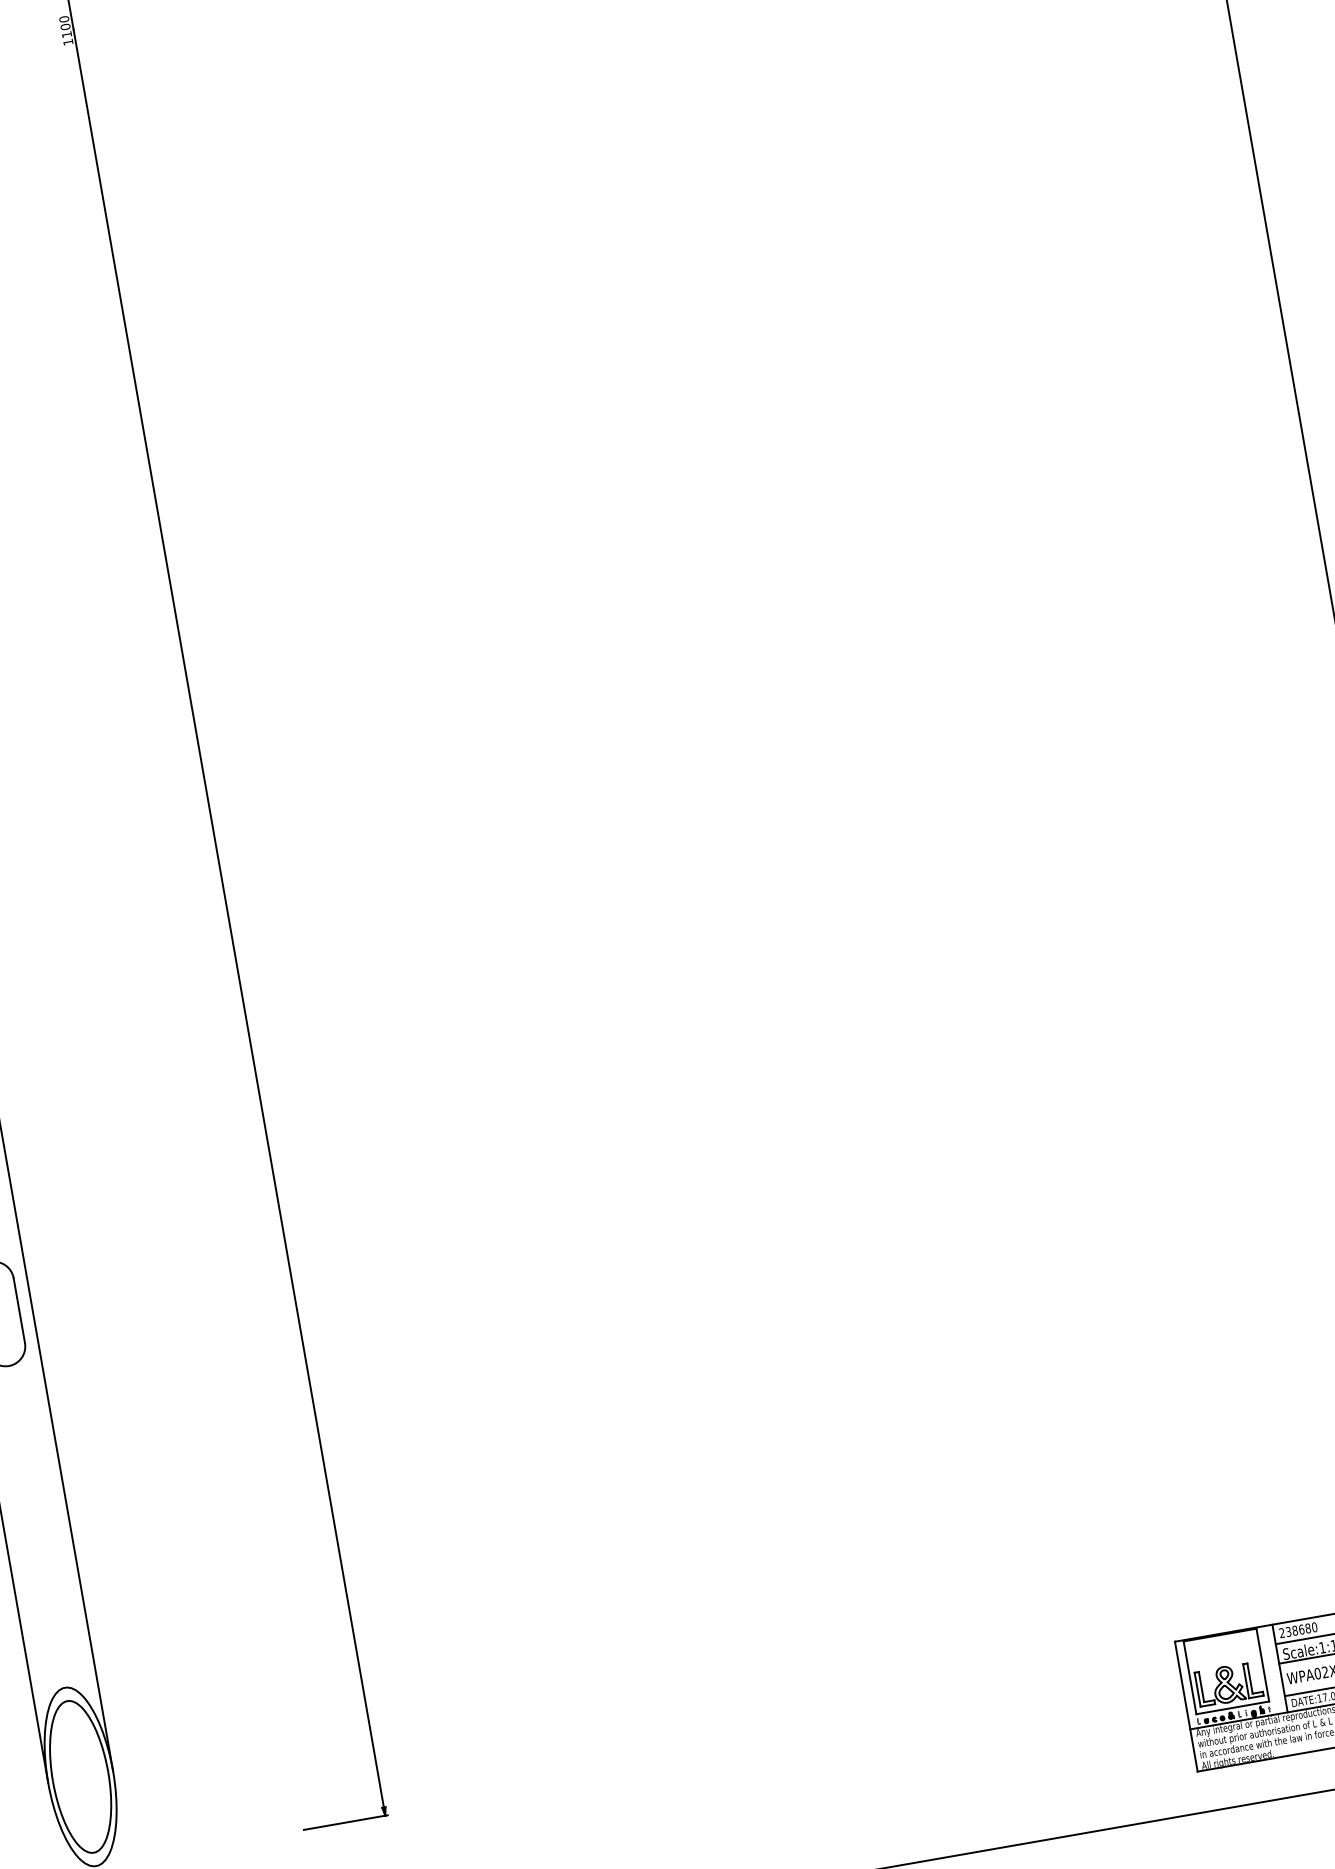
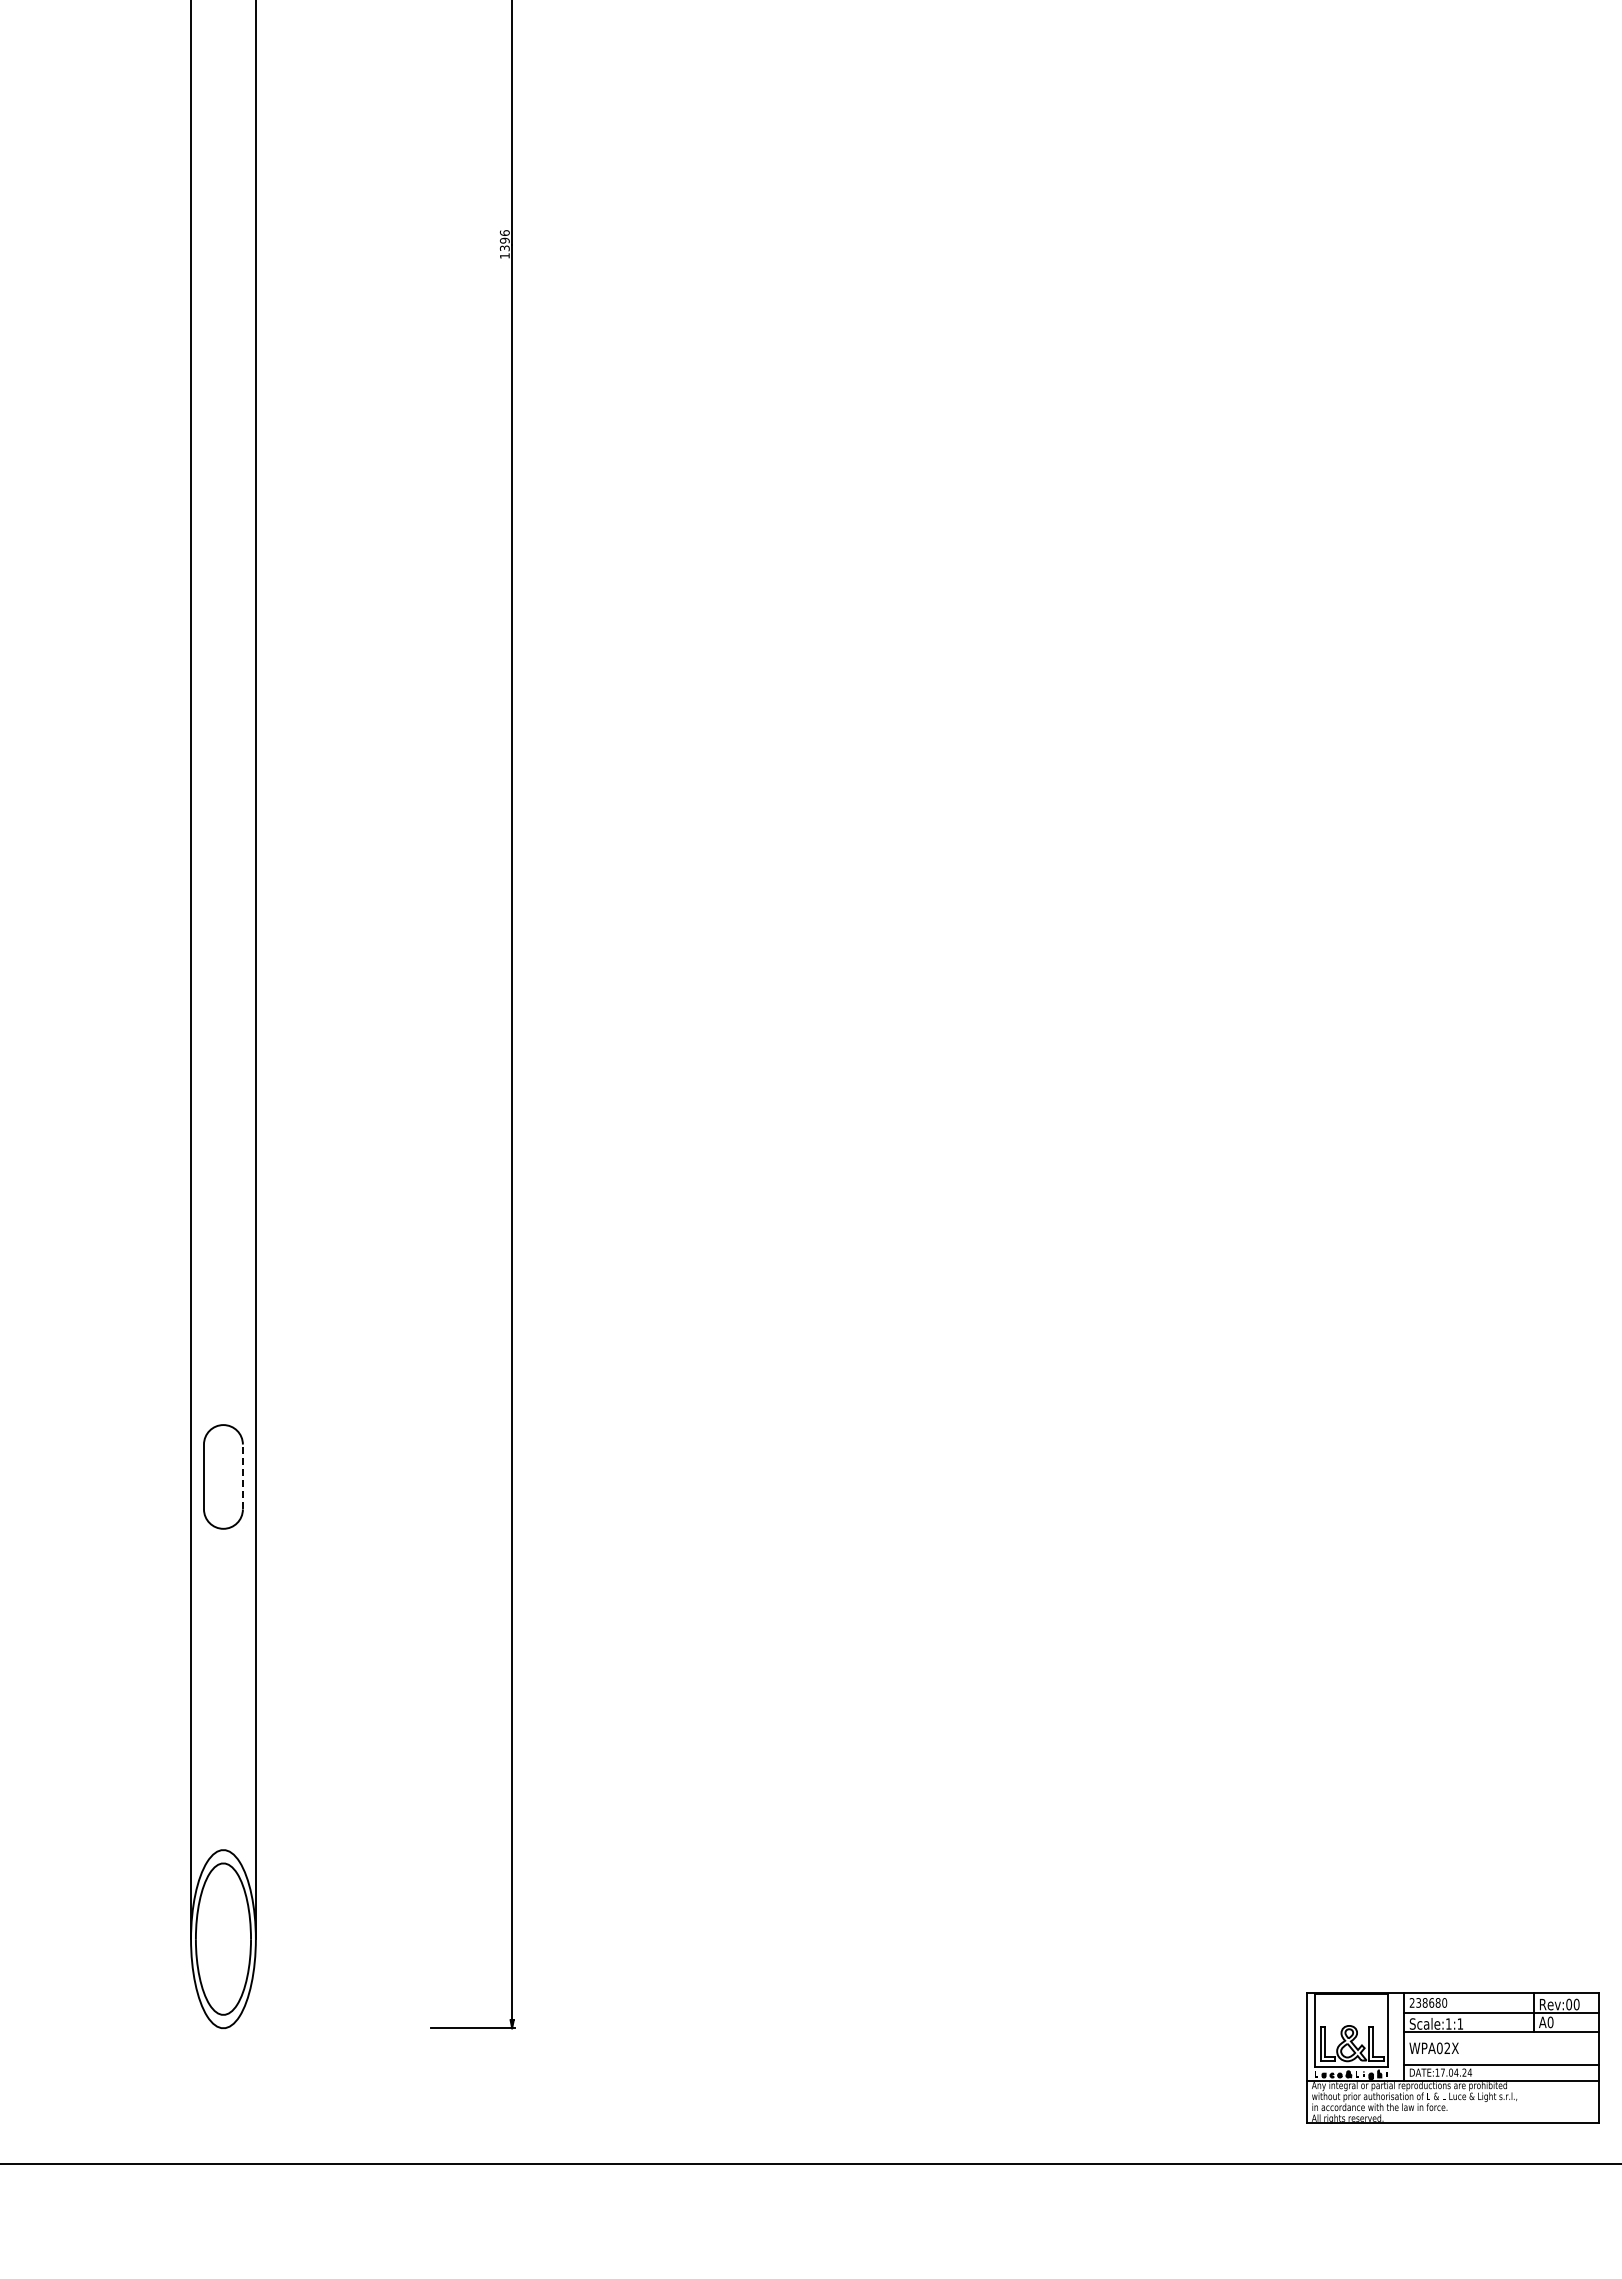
text: (65, 26) -> (504, 240), 1100 -> 1396
line: (18, 1310) -> (242, 1476), solid -> dashed

